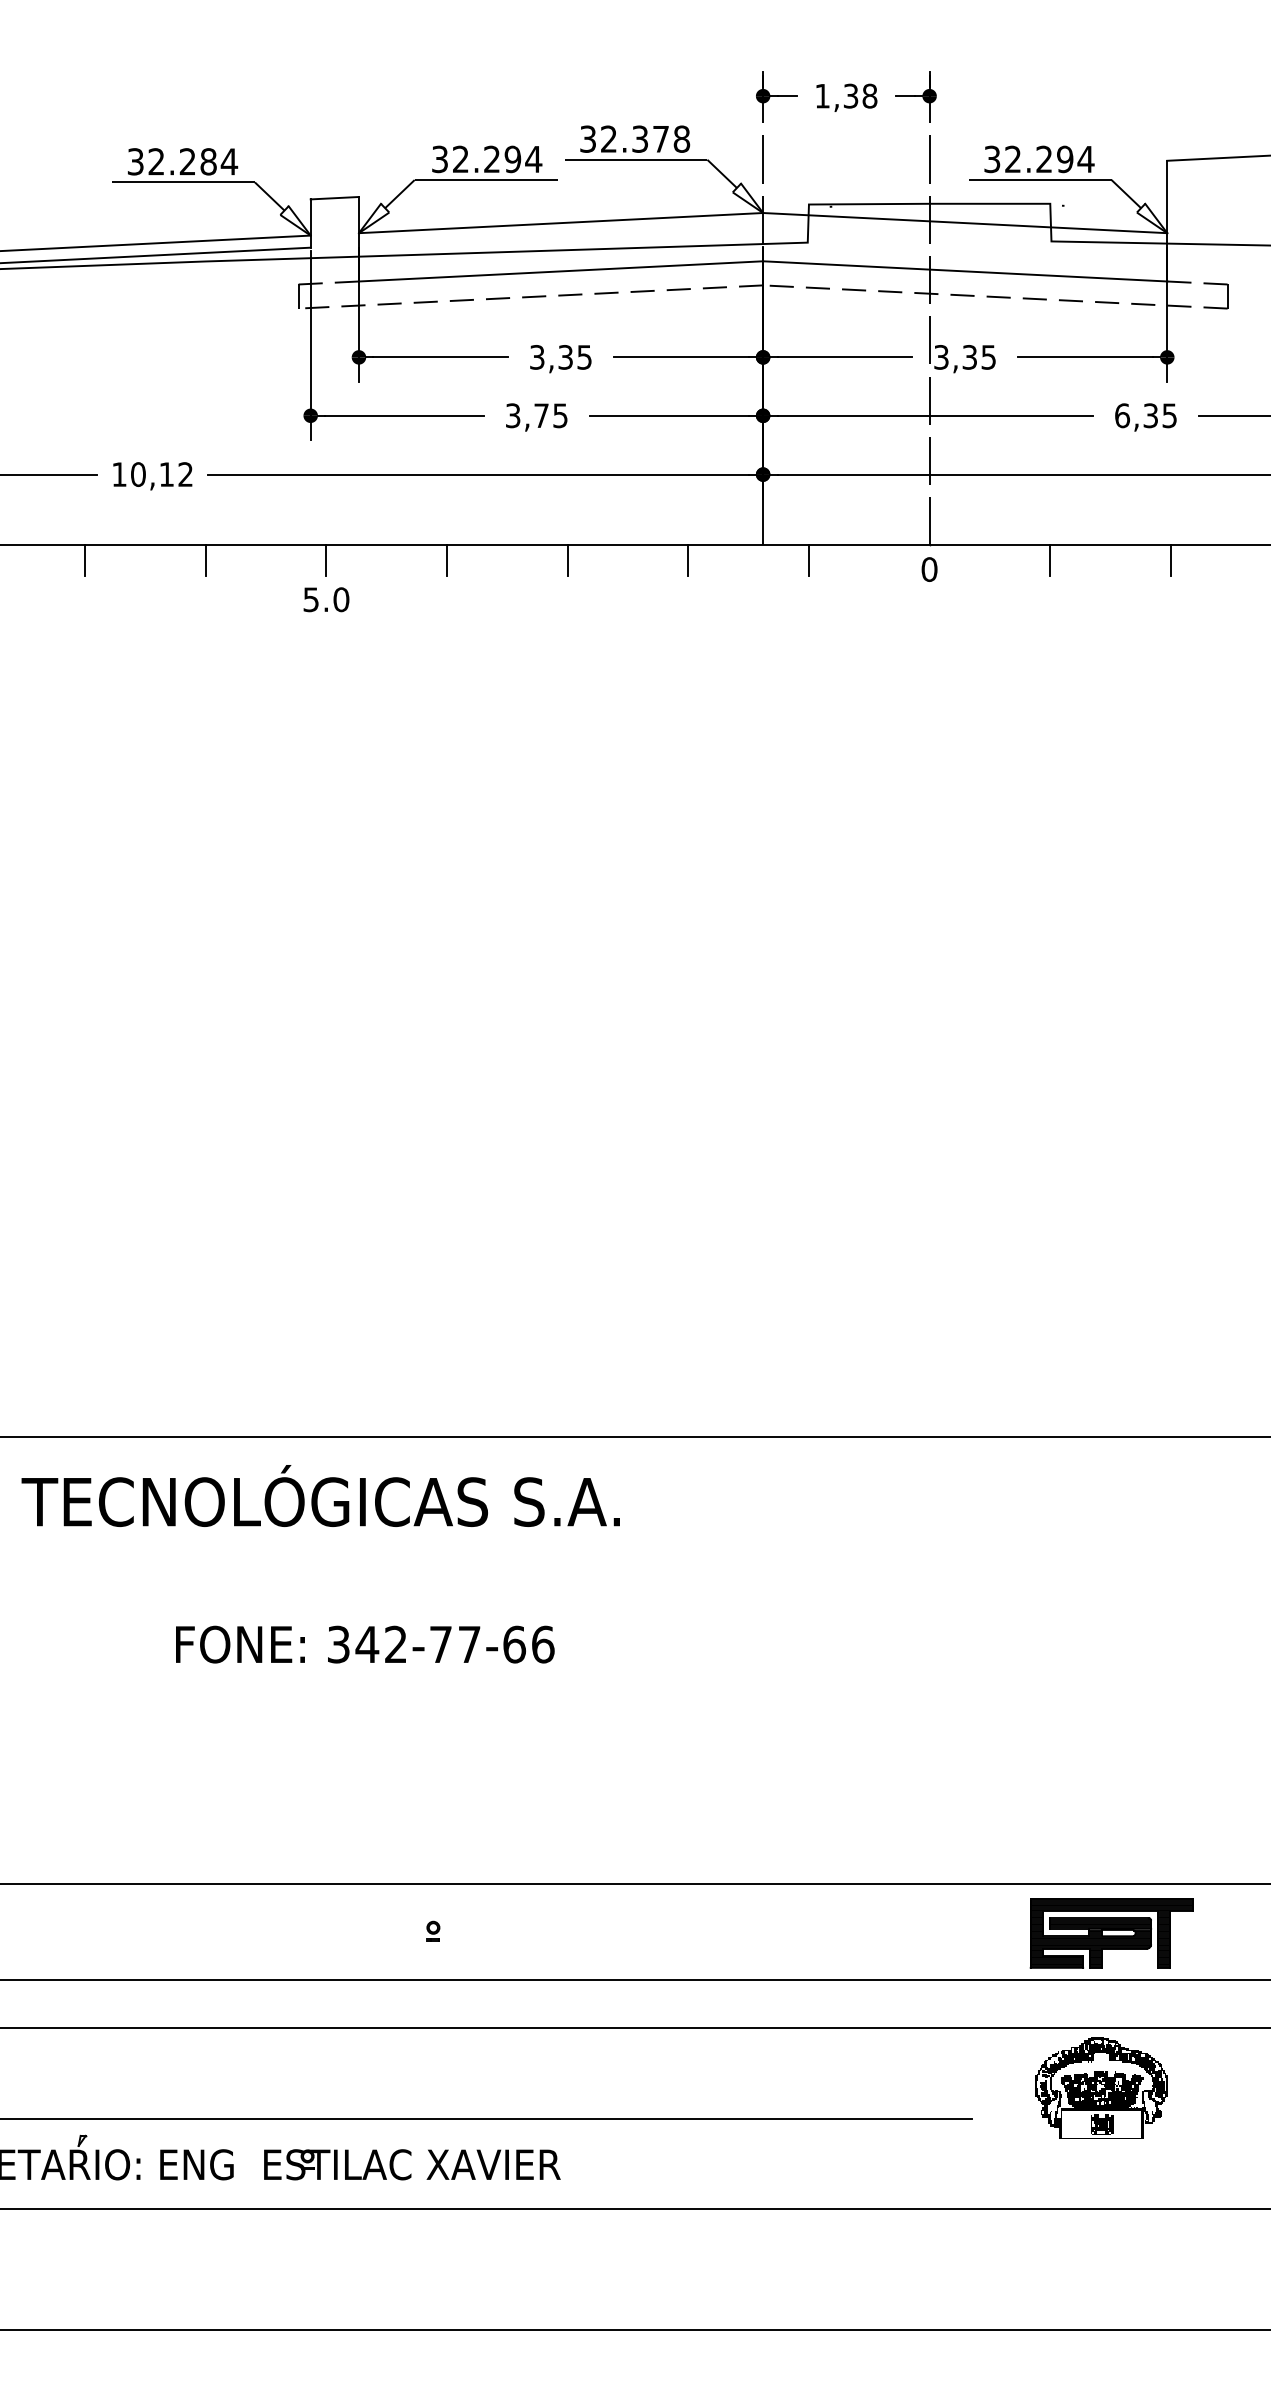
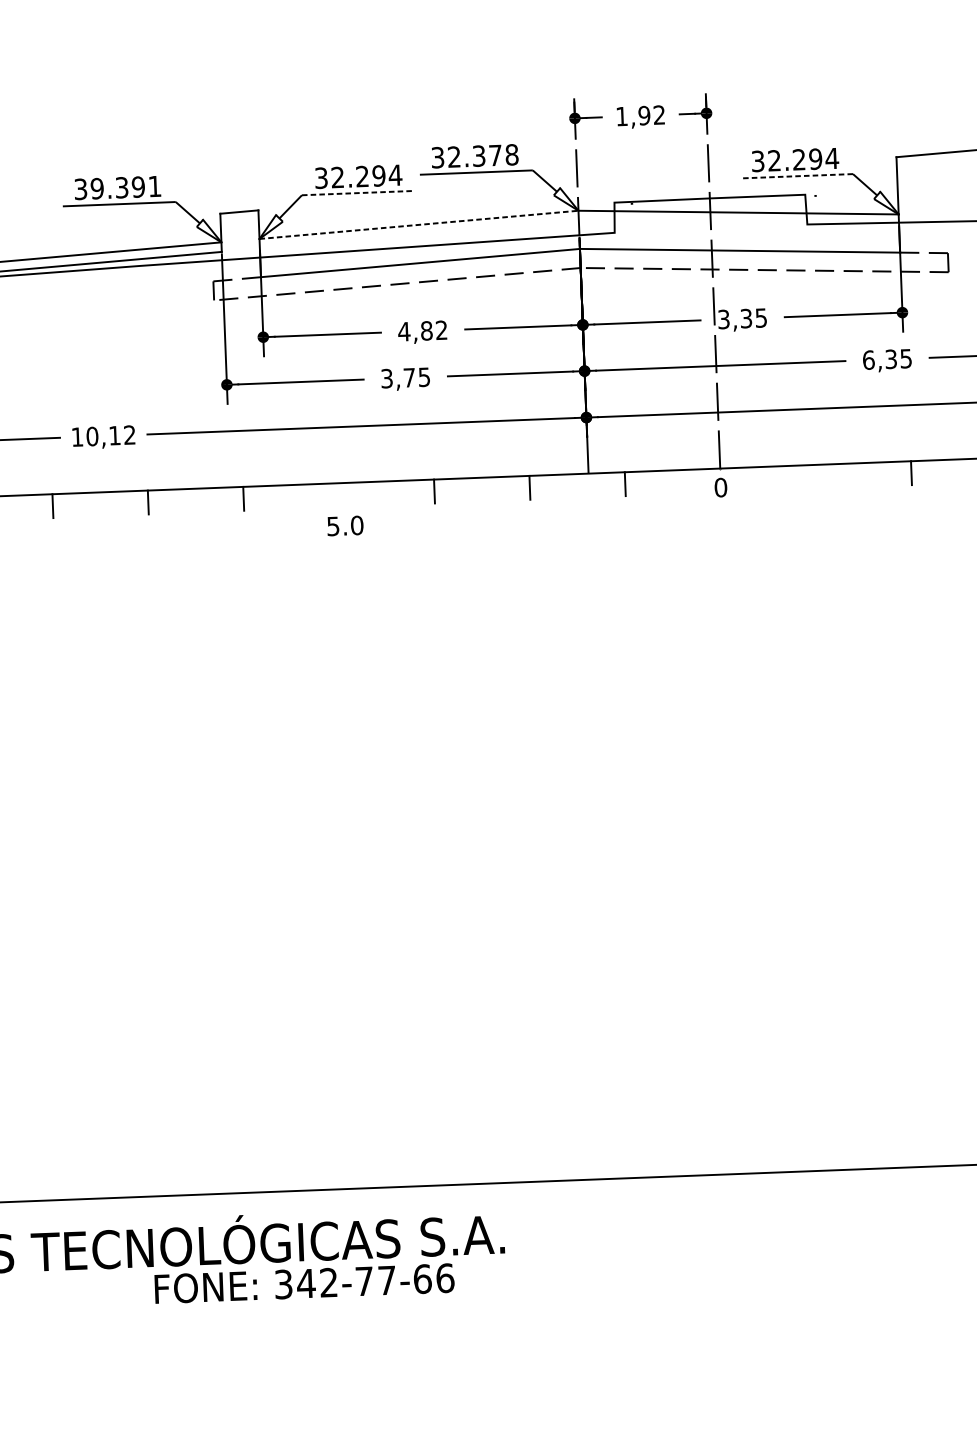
text: (860, 95) -> (651, 114), 1,38 -> 1,92
text: (193, 161) -> (126, 187), 32.284 -> 39.391
line: (486, 180) -> (358, 193), solid -> dashed
line: (1039, 180) -> (796, 176), solid -> dashed
line: (561, 223) -> (419, 225), solid -> dashed
text: (560, 357) -> (422, 331), 3,35 -> 4,82
line: (447, 560) -> (339, 495), removed
line: (1050, 560) -> (816, 476), removed
text: (326, 599) -> (345, 525), moved
text: (365, 1644) -> (304, 1283), moved

